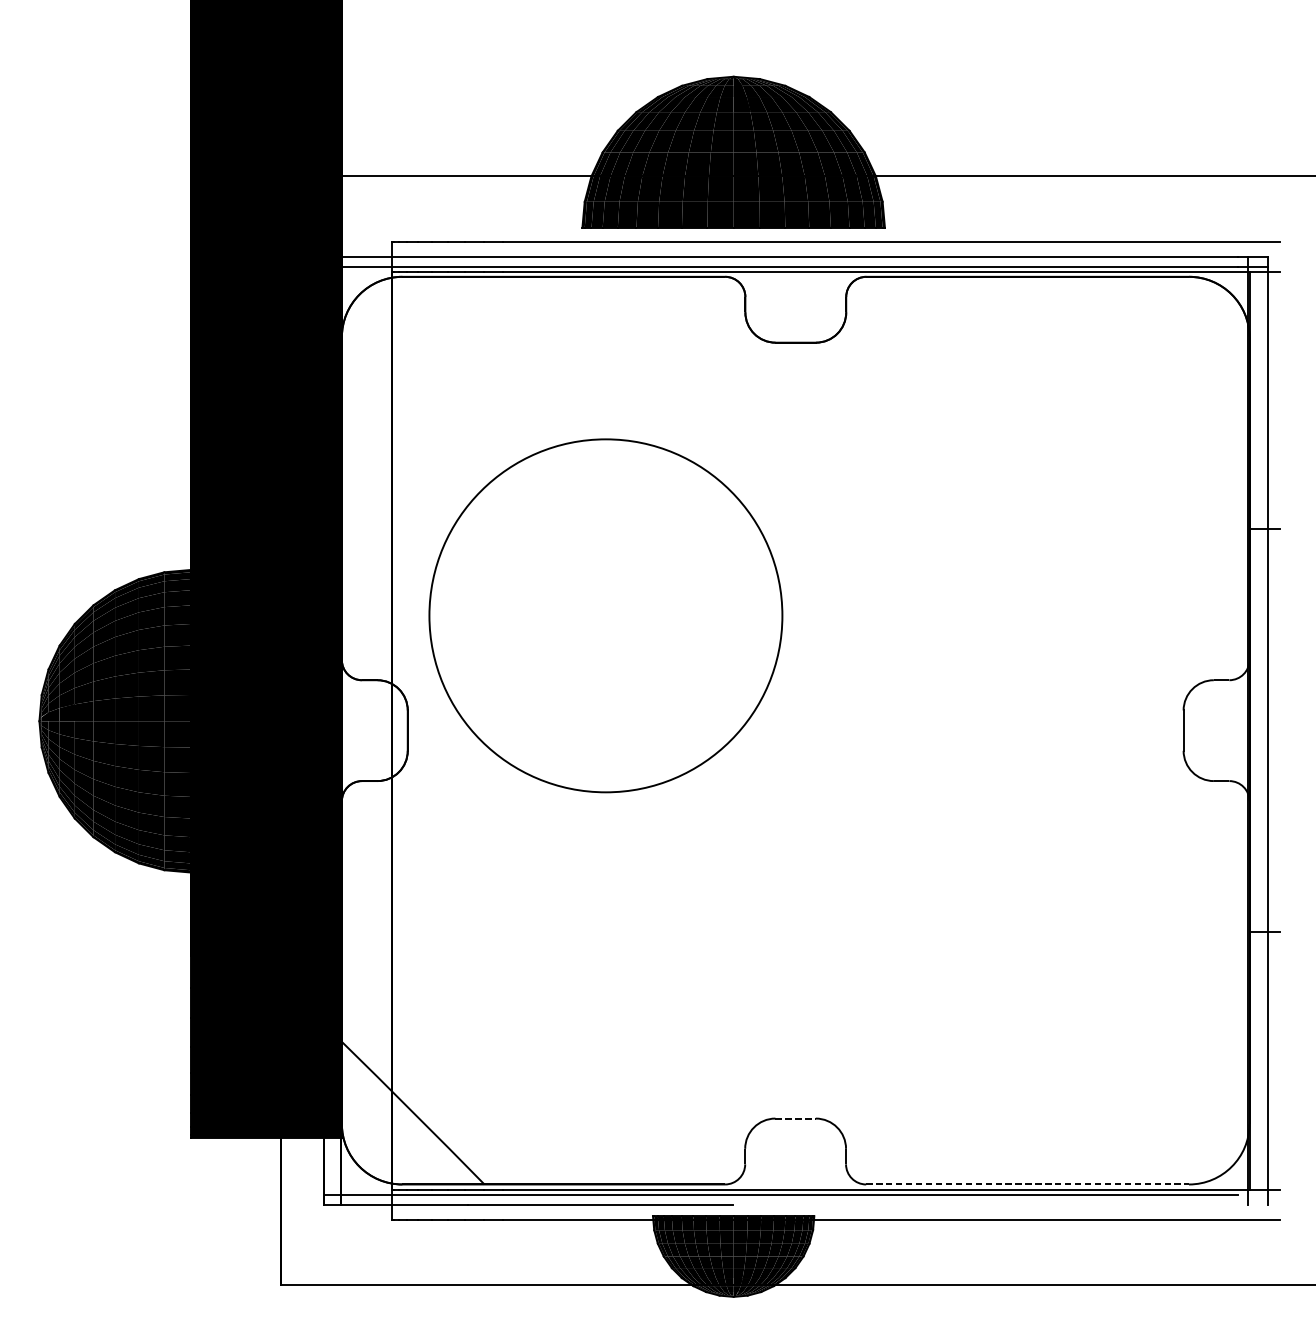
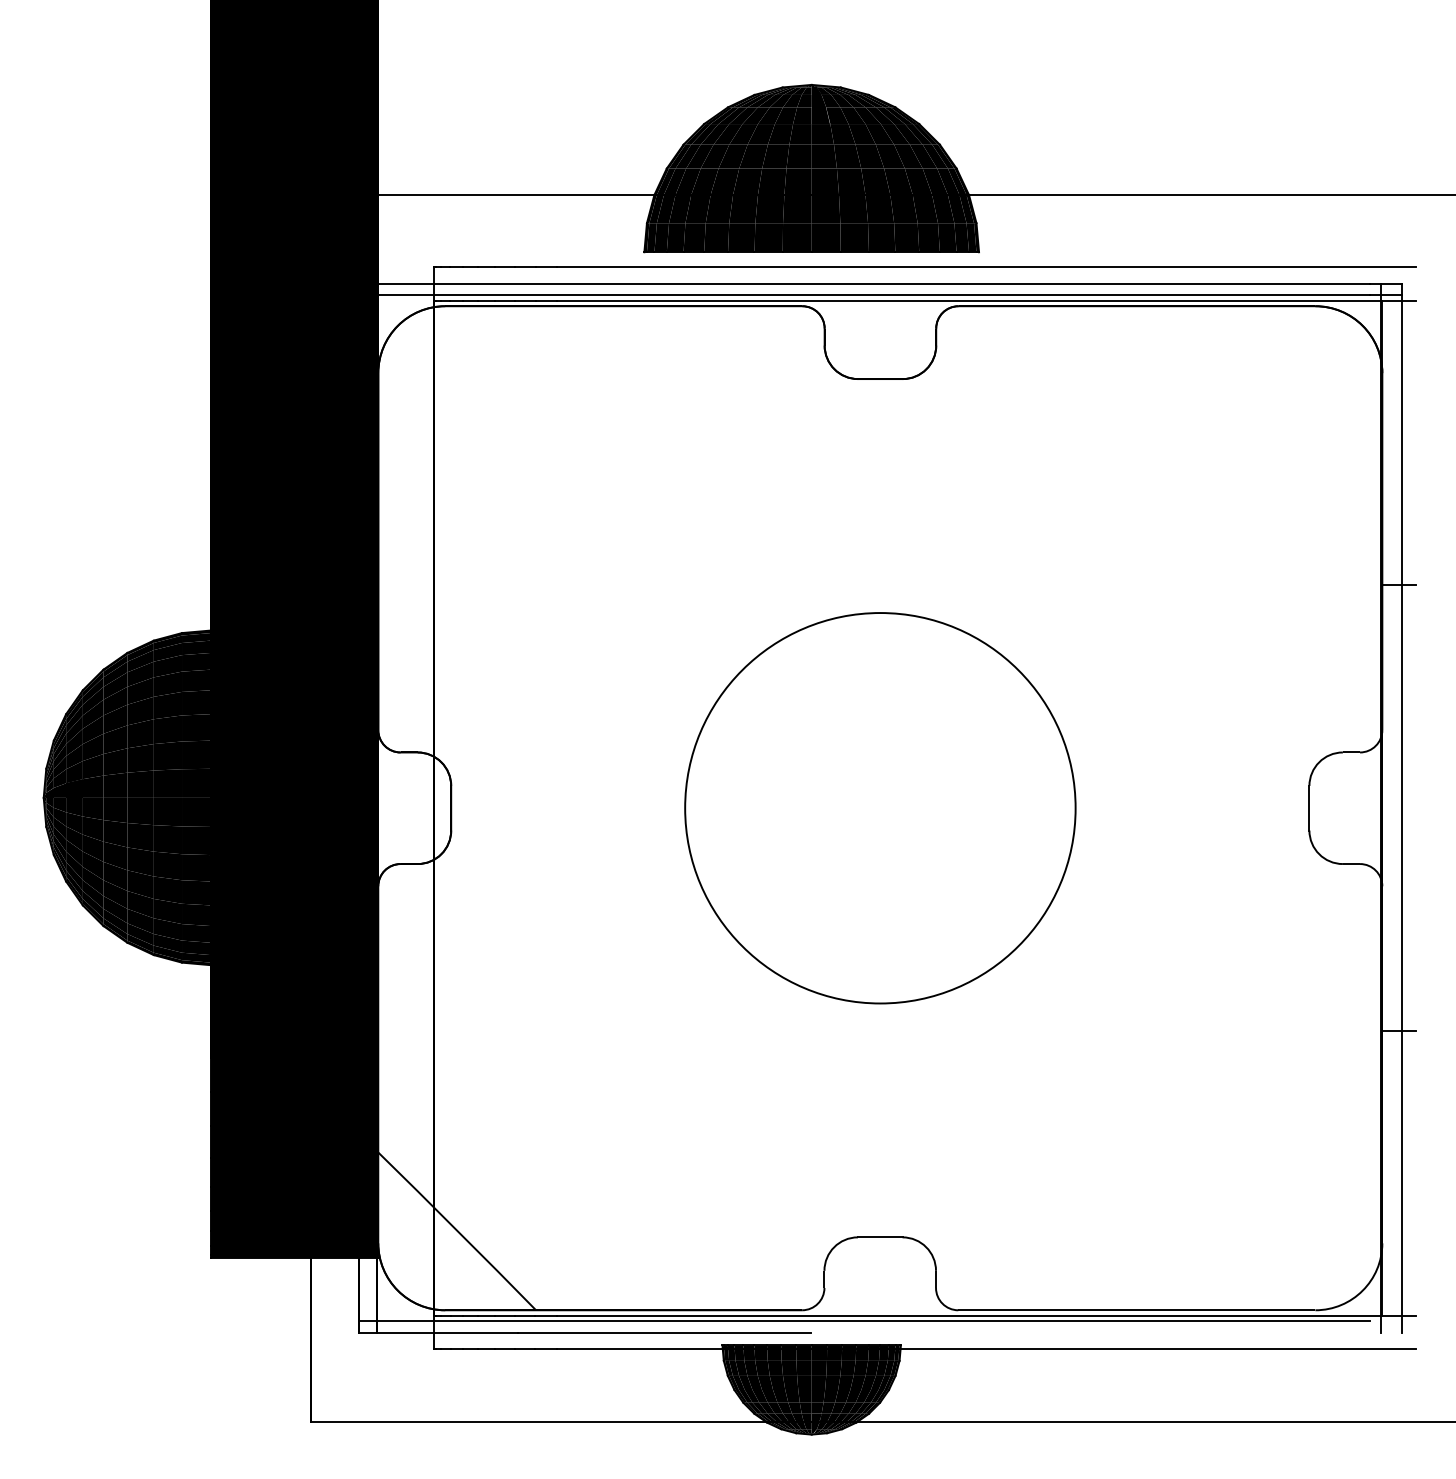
circle: (606, 616) -> (880, 808), moved
line: (795, 1118) -> (880, 1237), dashed -> solid
line: (1027, 1184) -> (1136, 1310), dashed -> solid

